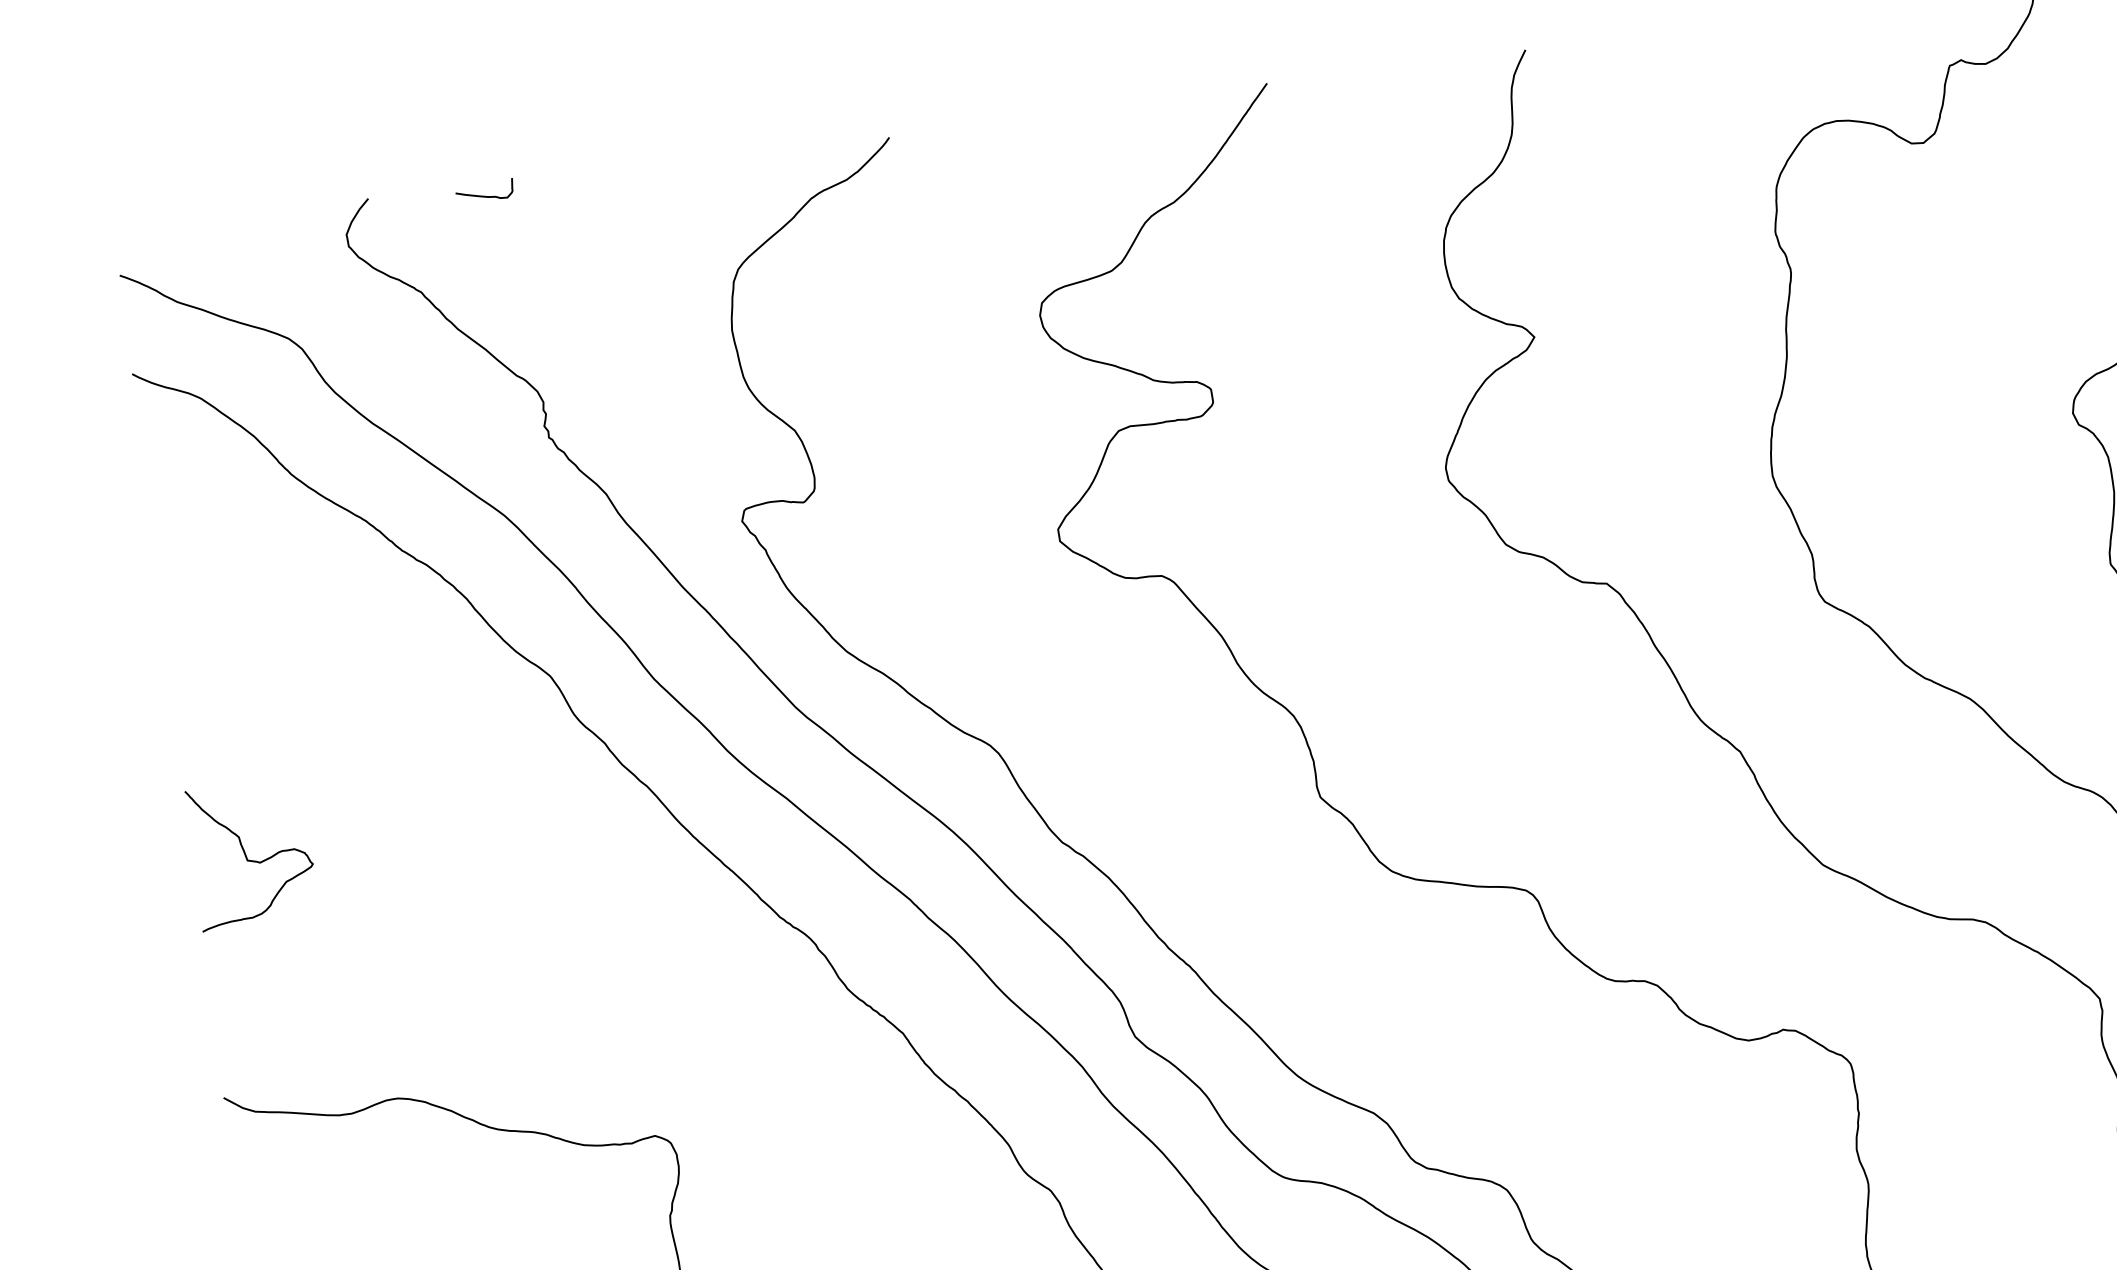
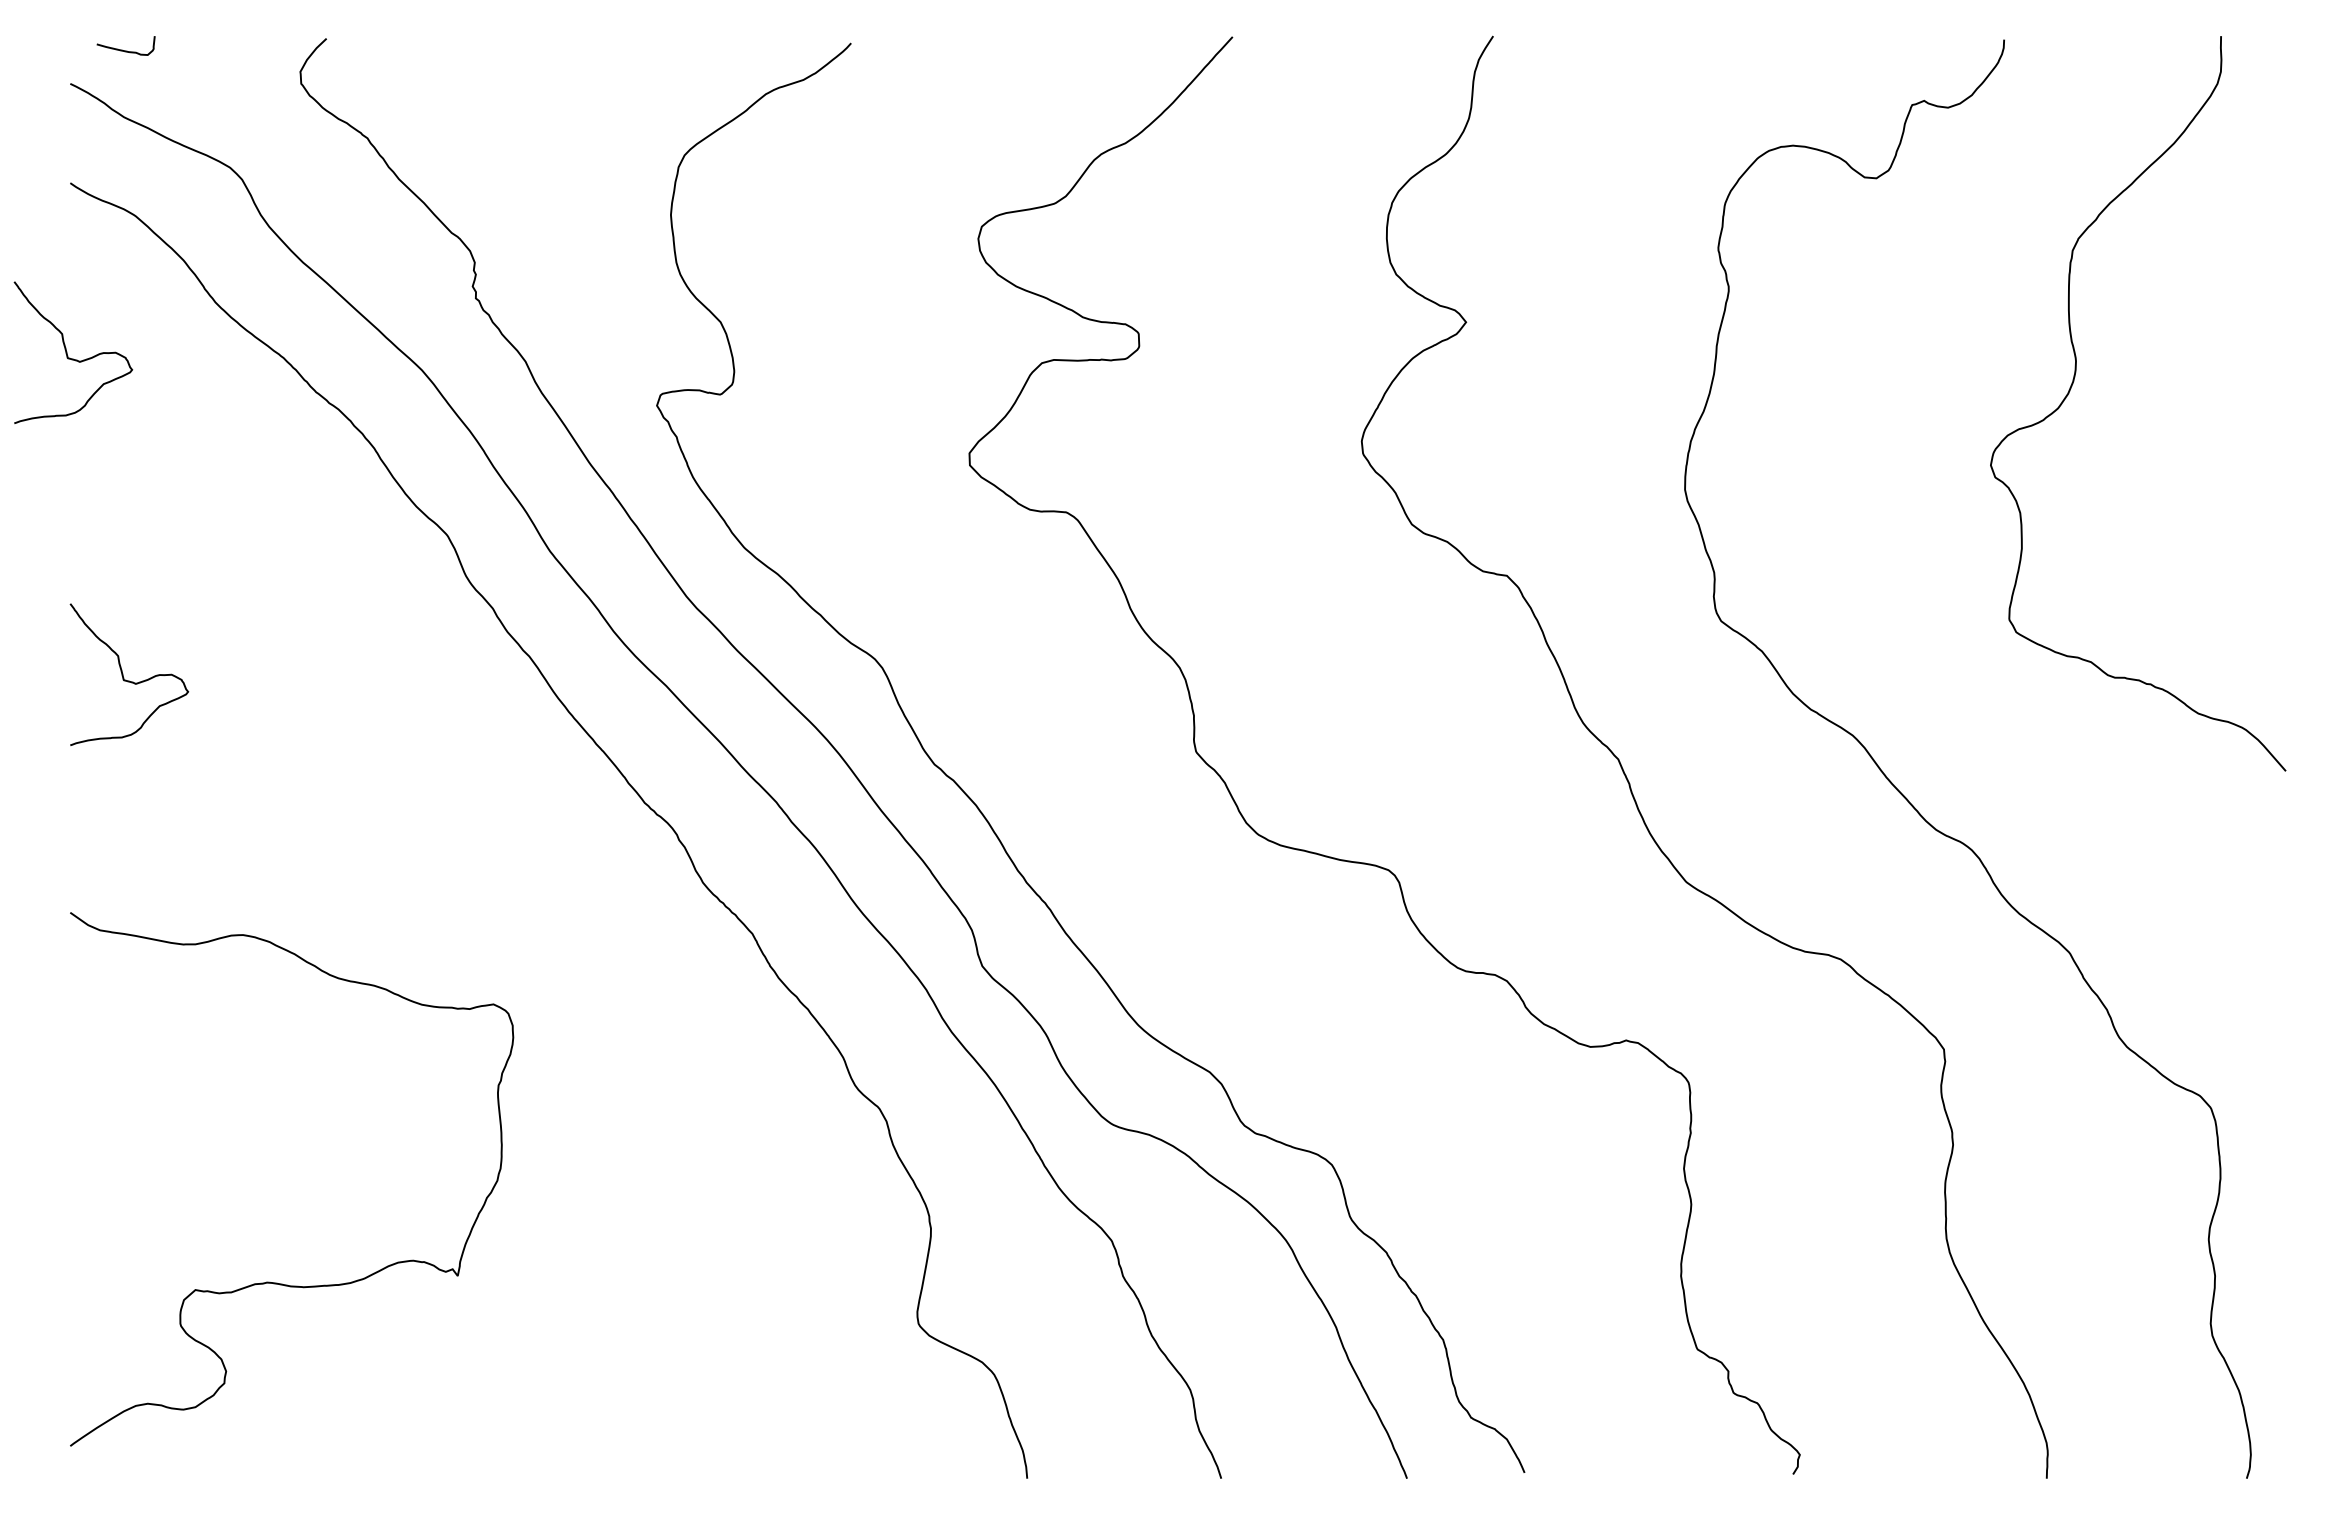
curve: (481, 195) -> (122, 49), moved
curve: (151, 545) -> (68, 355), added

